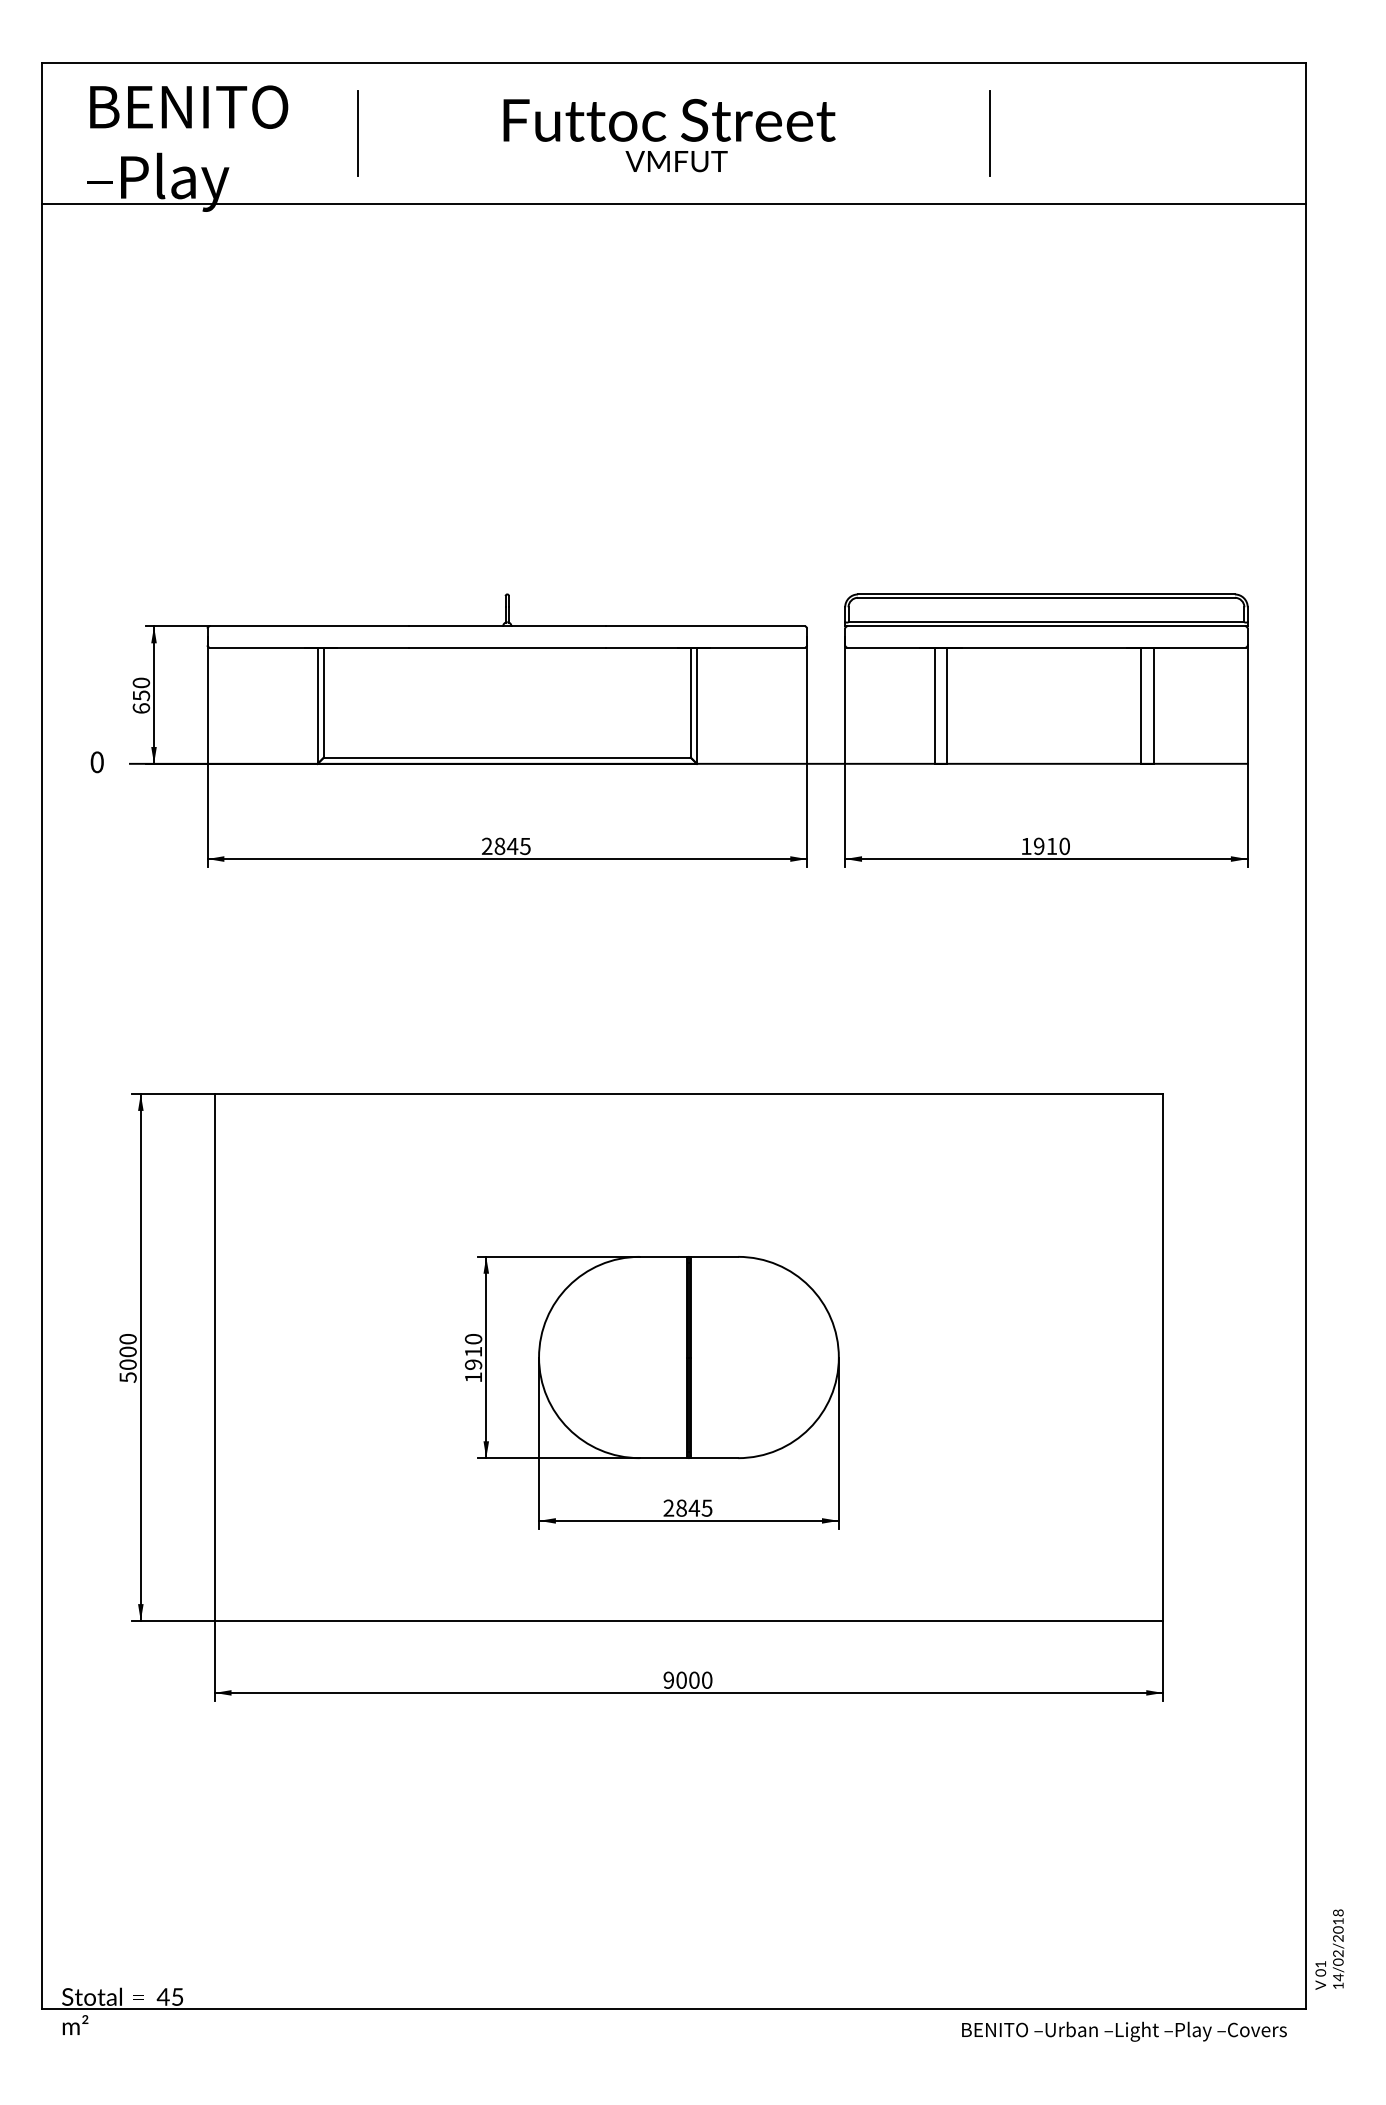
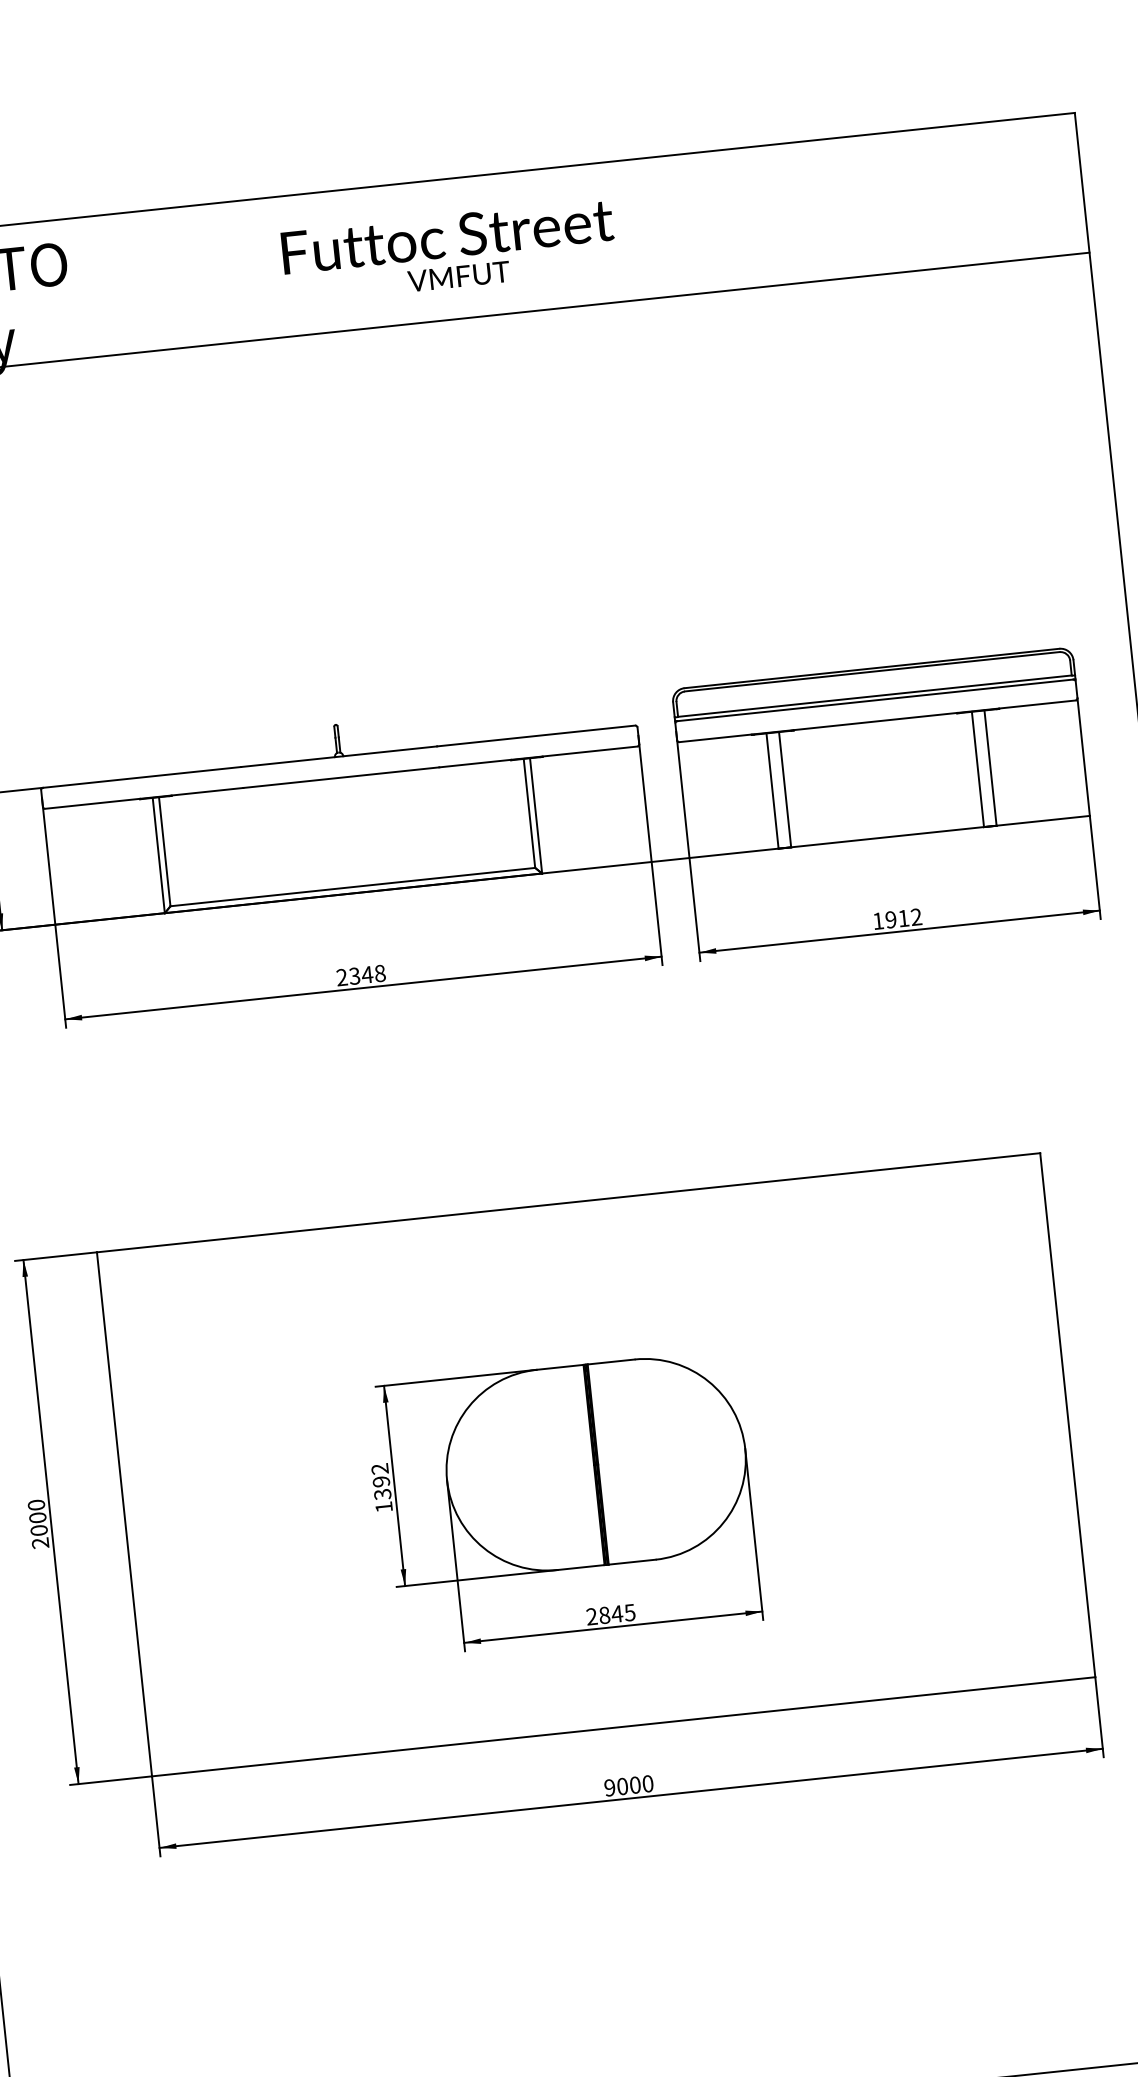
line: (357, 133) -> (138, 282), removed
line: (990, 133) -> (768, 215), removed
text: (512, 845) -> (367, 974), 2845 -> 2348
text: (1064, 846) -> (916, 917), 1910 -> 1912
text: (473, 1352) -> (381, 1482), 1910 -> 1392
text: (127, 1377) -> (39, 1543), 5000 -> 2000

